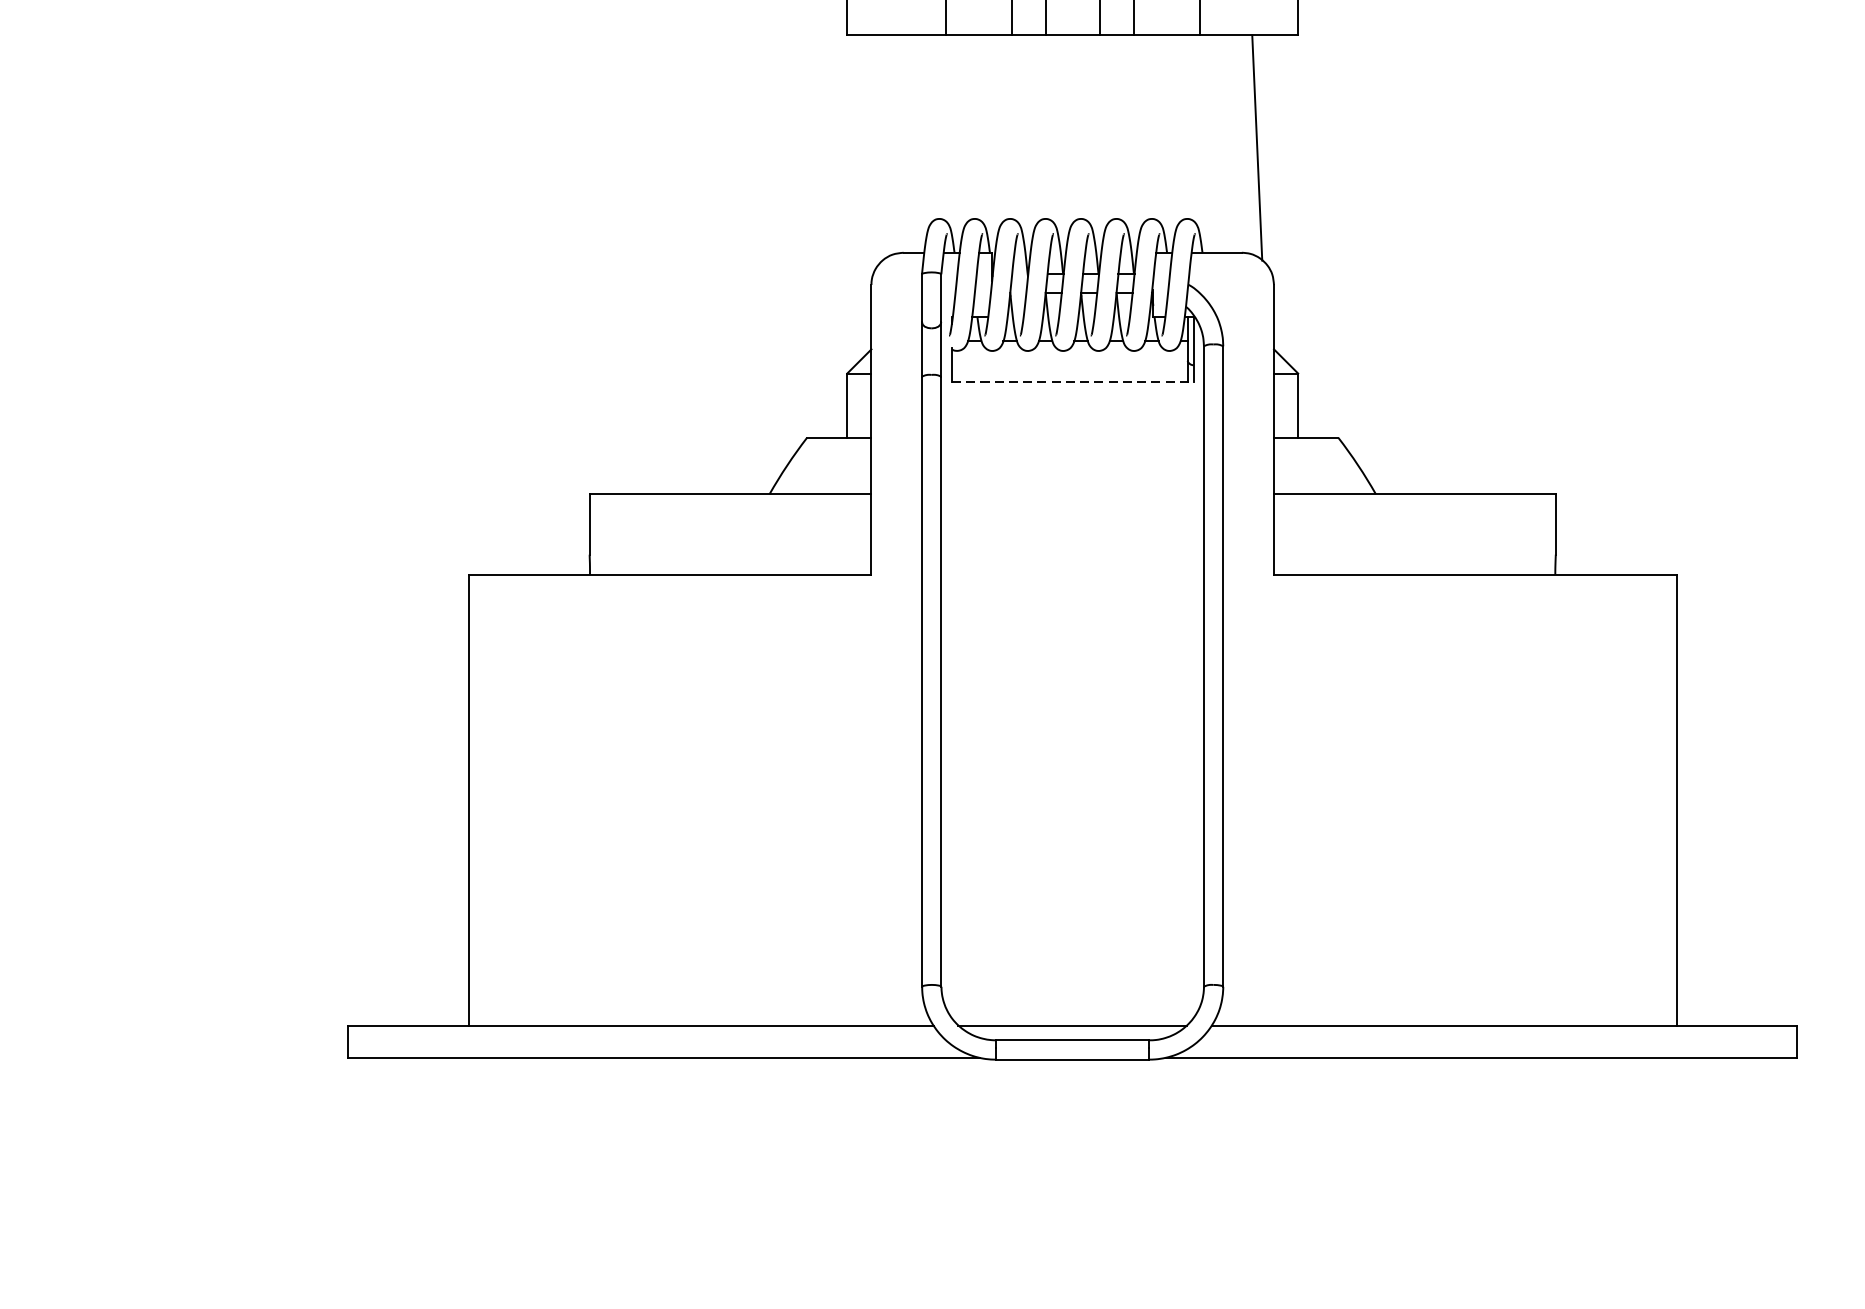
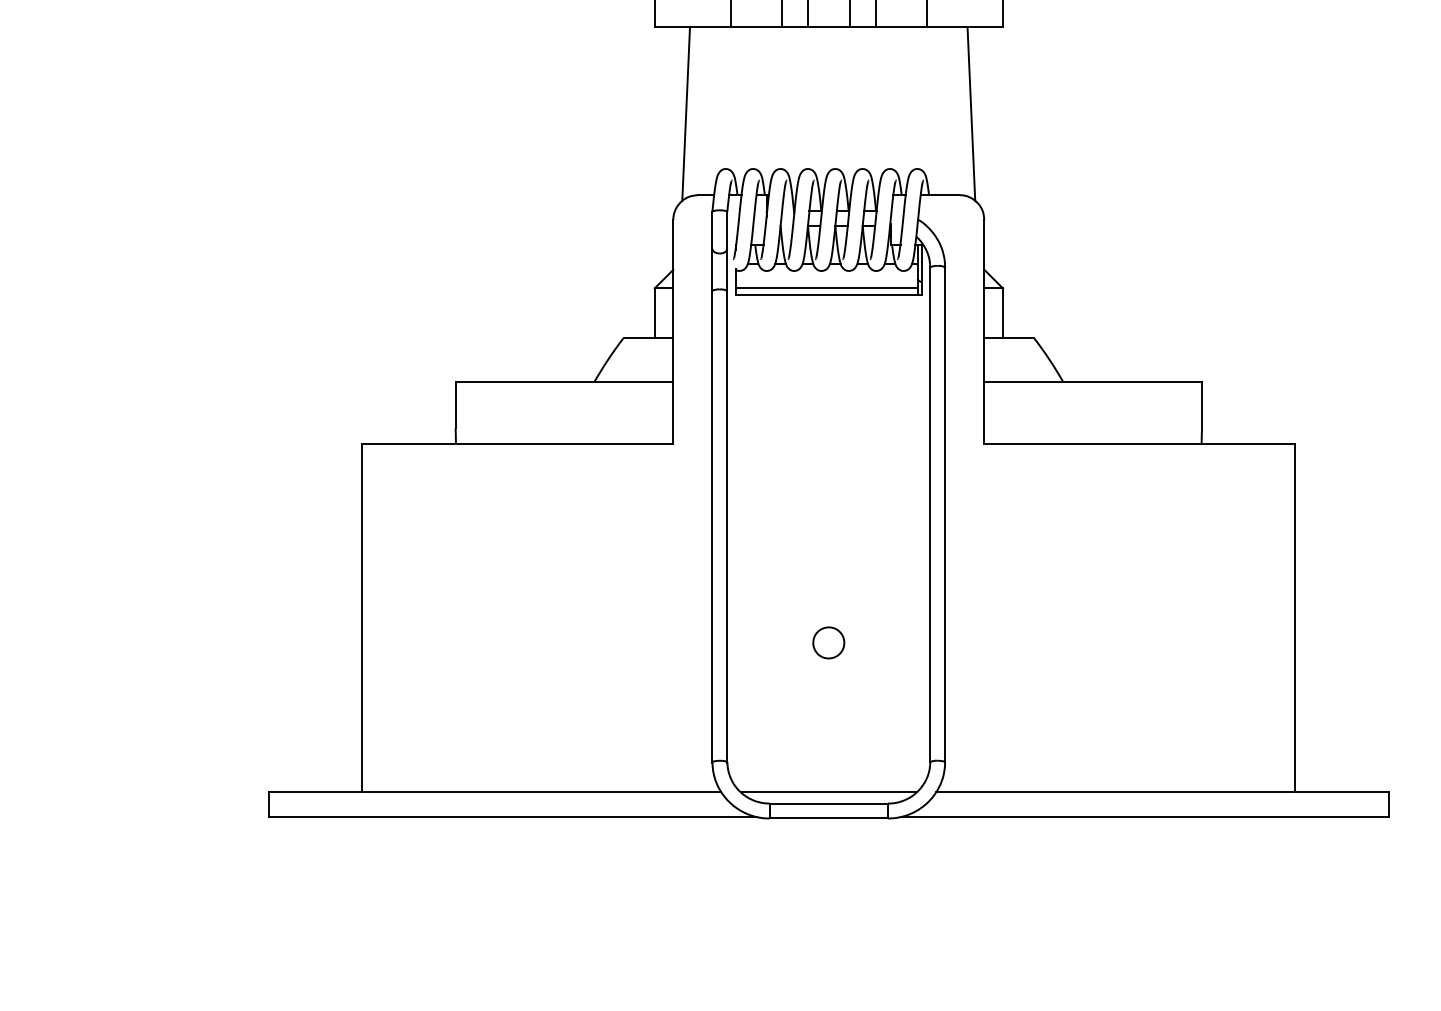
line: (888, 147) -> (686, 113), added
line: (1069, 373) -> (826, 288), added
line: (1073, 381) -> (829, 294), dashed -> solid
part: (1072, 831) -> (828, 642), added

